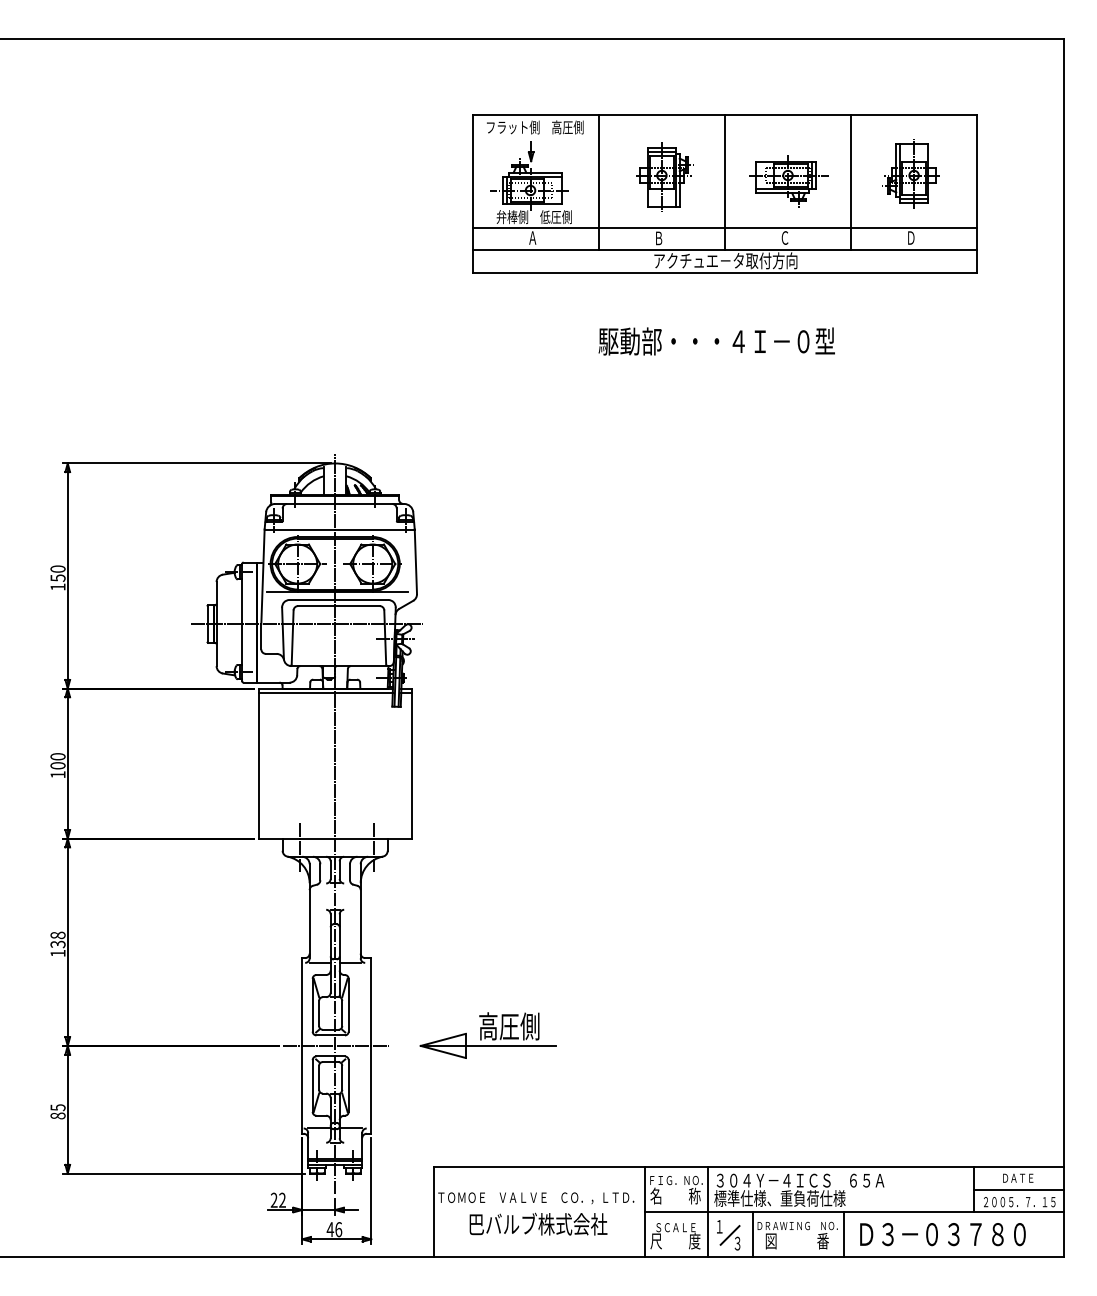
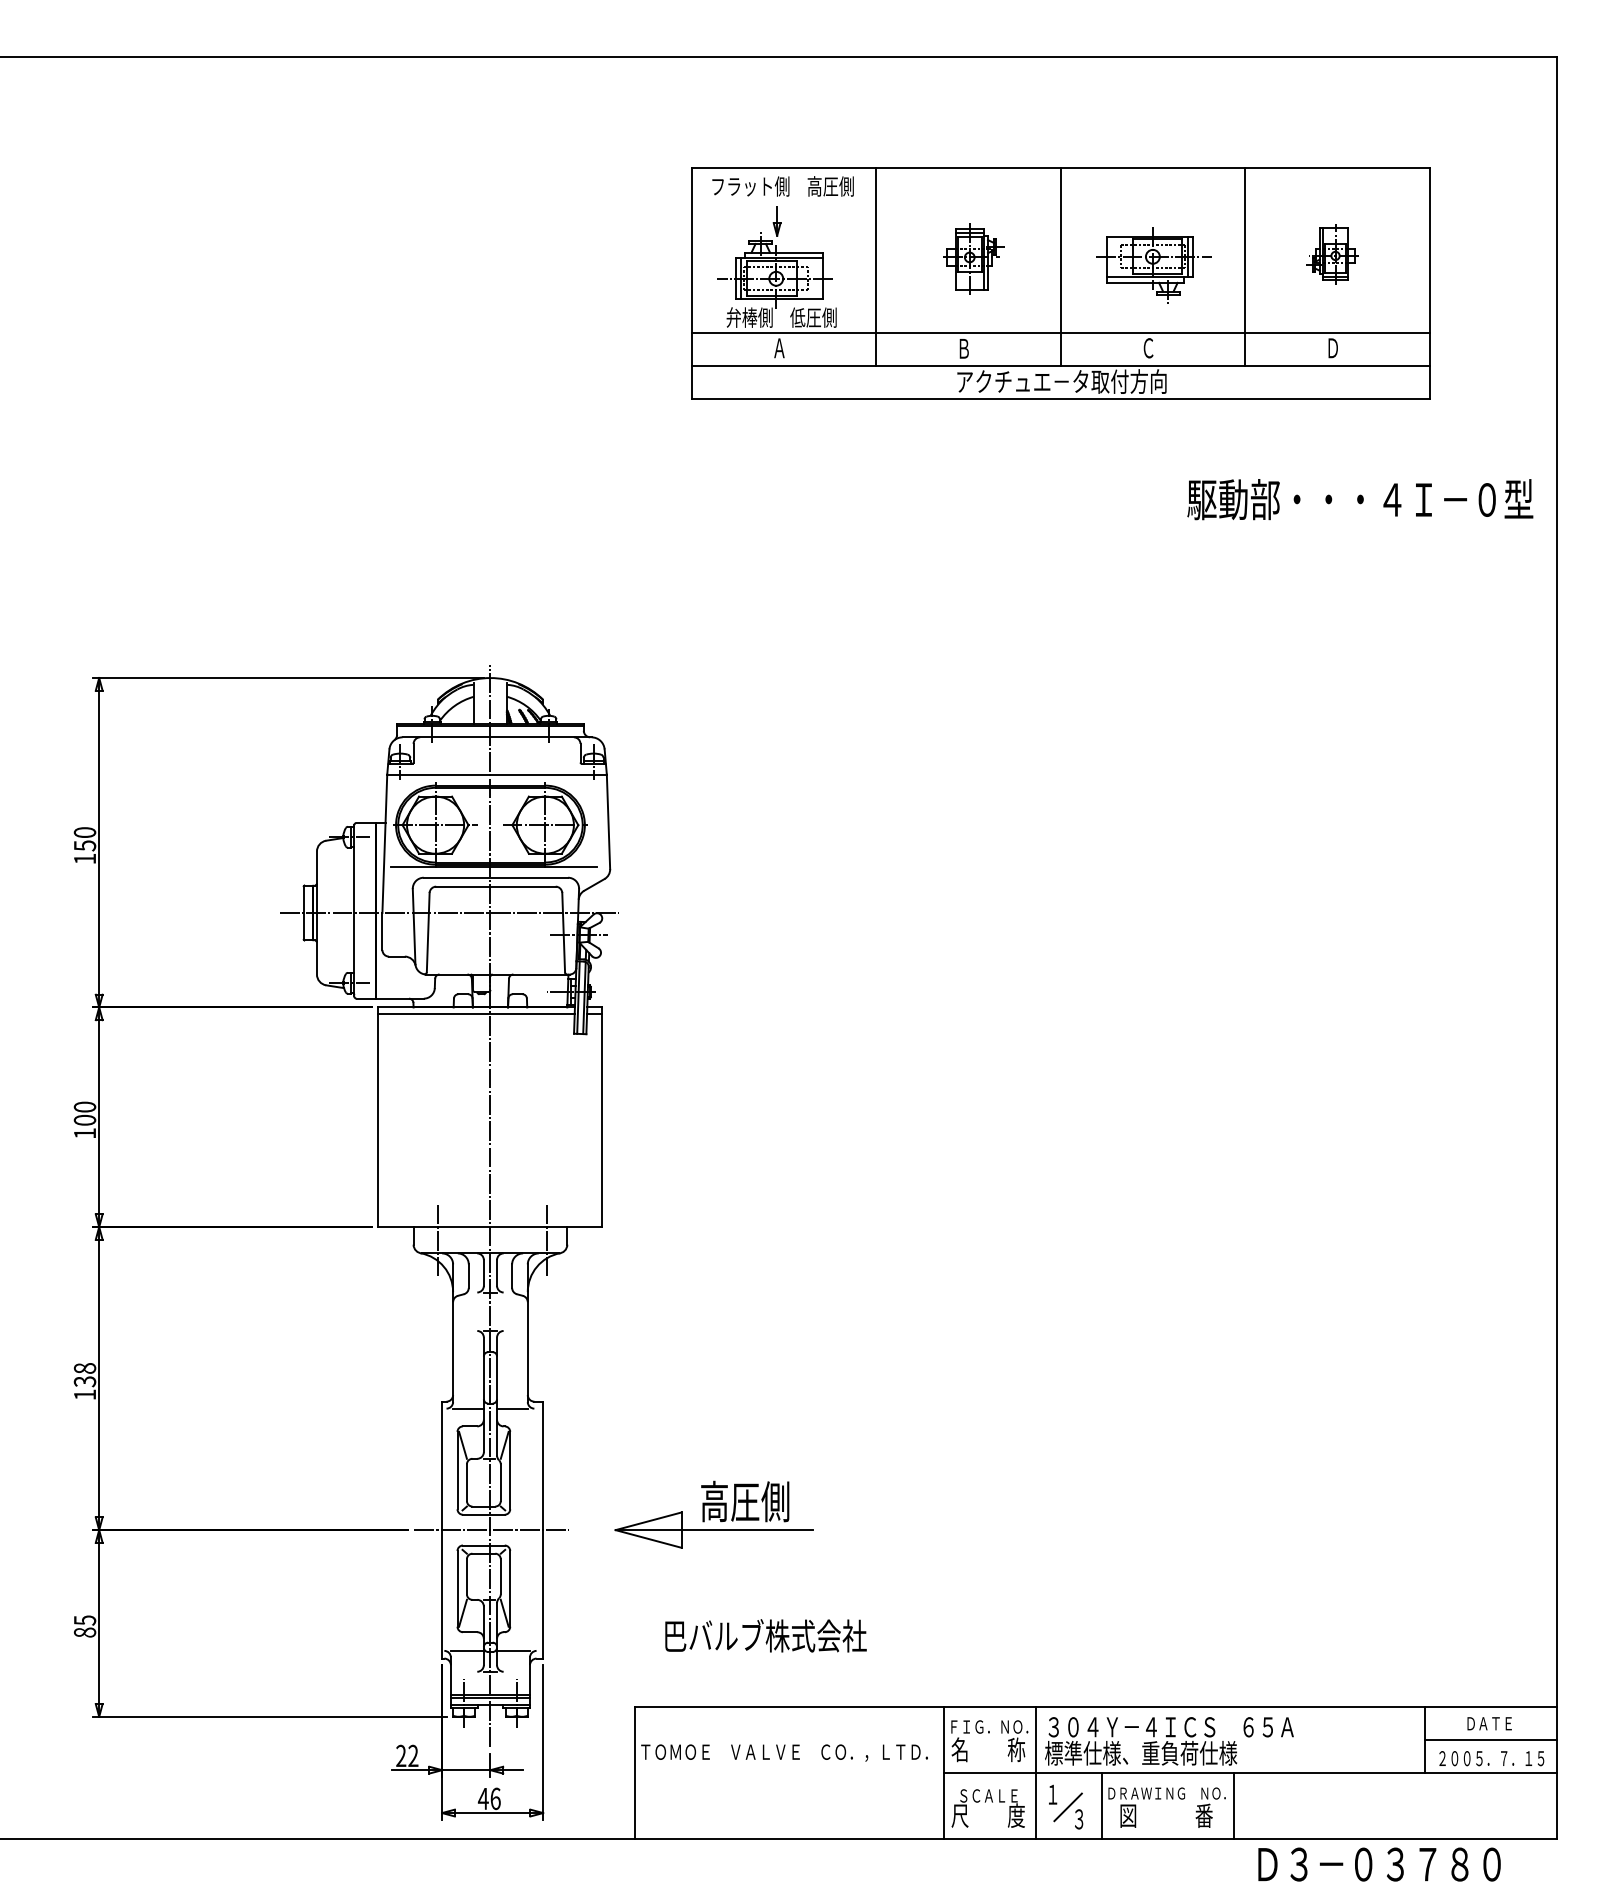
part: (910, 173) -> (1332, 253), size x0.6
part: (664, 176) -> (972, 258), size x0.7
text: (716, 341) -> (1359, 499), moved
text: (538, 1223) -> (765, 1634), moved
text: (942, 1234) -> (1378, 1864), moved

